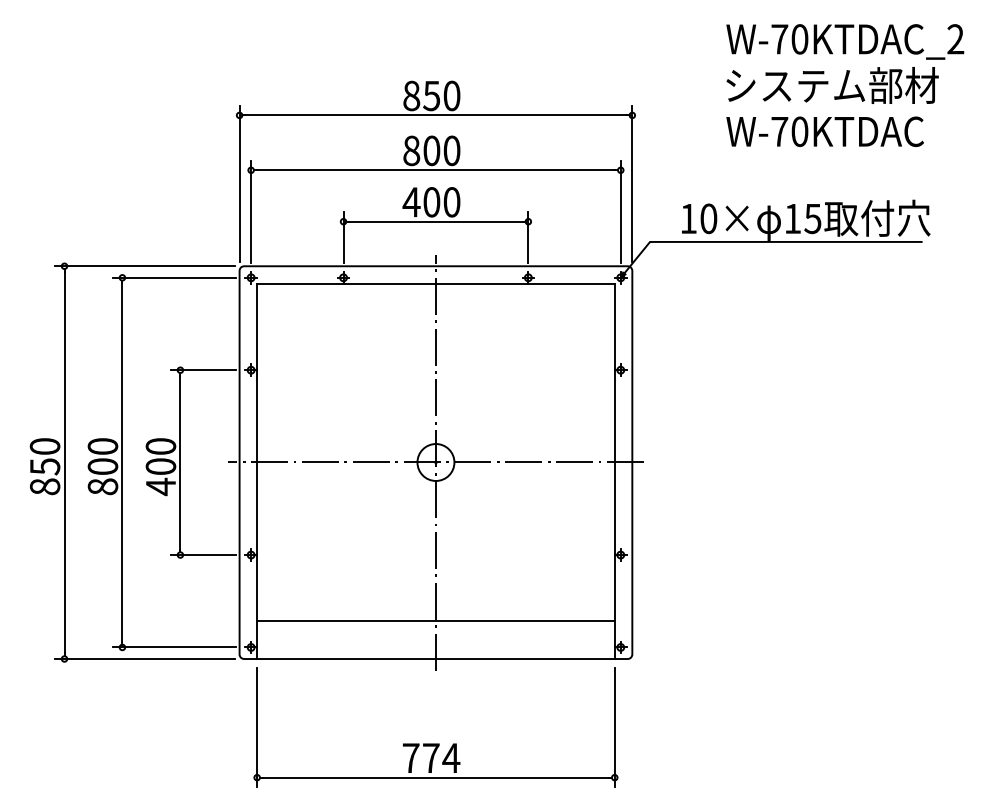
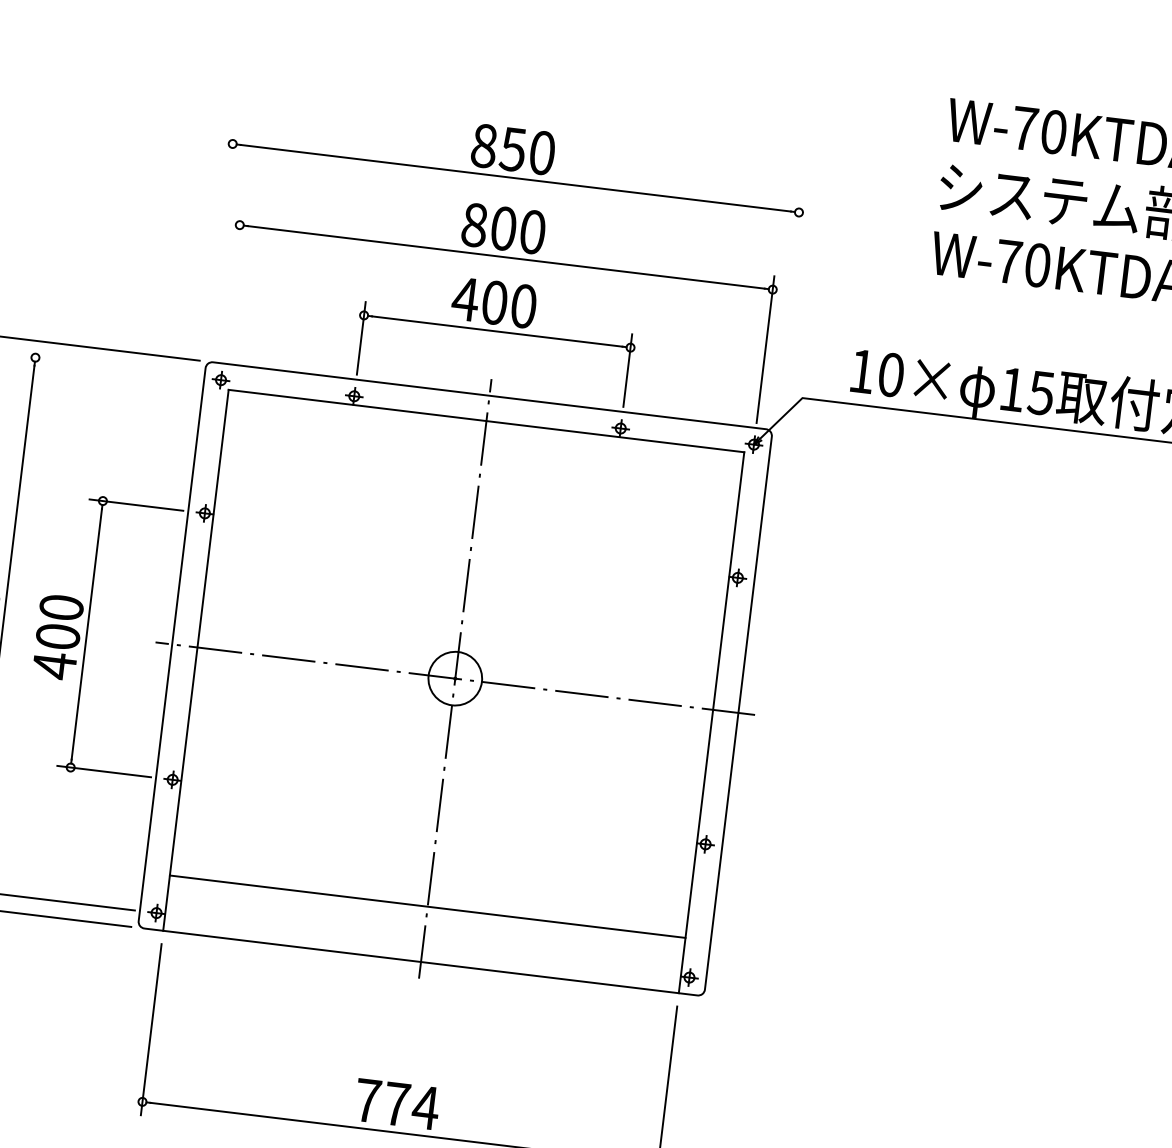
line: (239, 183) -> (220, 242), removed
line: (632, 183) -> (787, 310), removed
line: (251, 211) -> (233, 284), removed
line: (174, 277) -> (110, 366), removed

